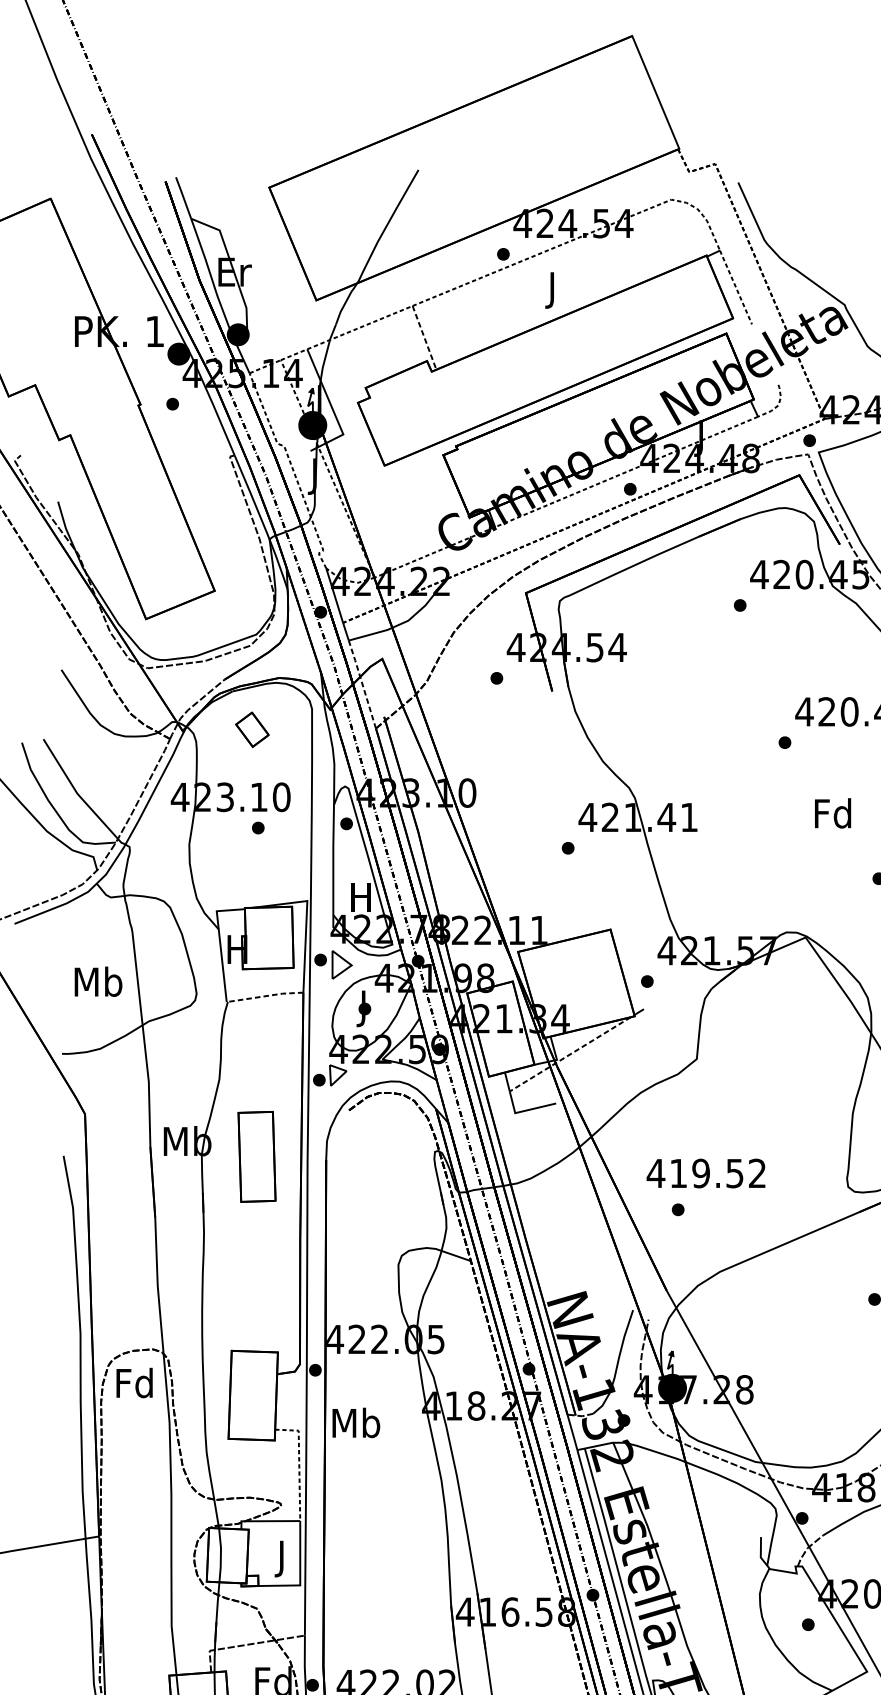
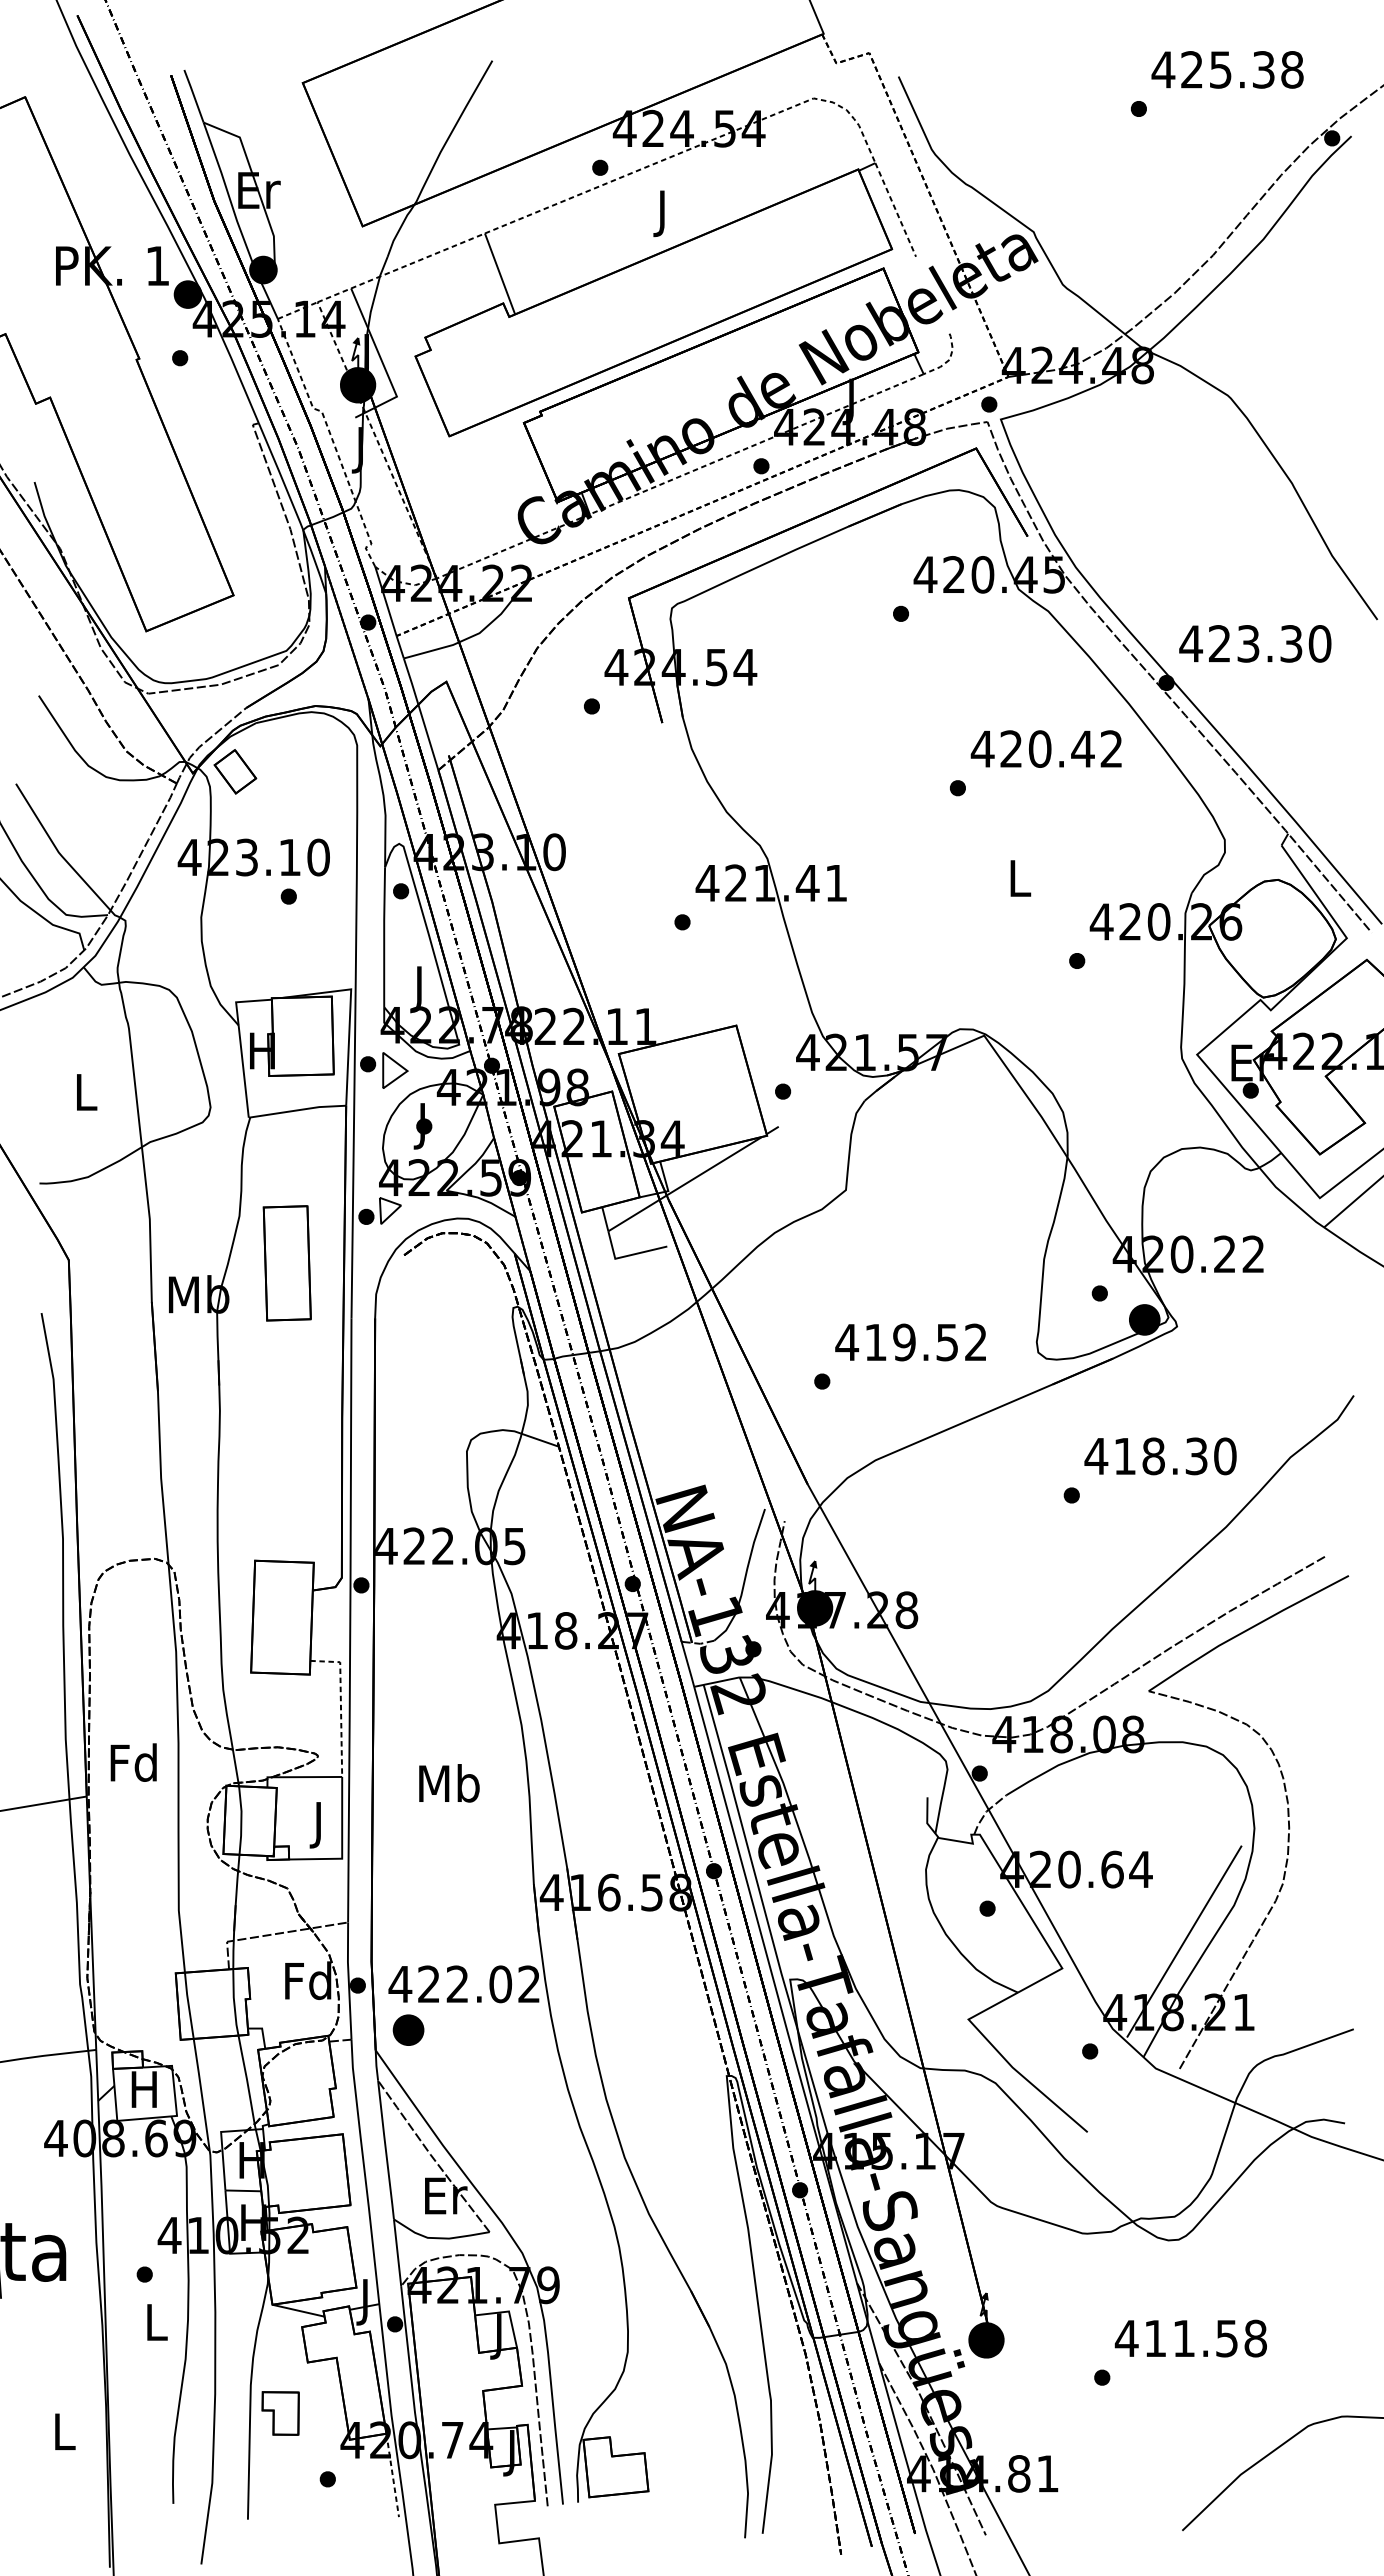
line: (424, 338) -> (500, 274), dashed -> solid
line: (362, 684) -> (421, 714), dashed -> solid
part: (252, 729) -> (235, 771), moved
text: (832, 812) -> (1018, 877), Fd -> L
text: (361, 901) -> (419, 989), H -> J
text: (98, 981) -> (85, 1091), Mb -> L
line: (265, 996) -> (297, 1110), dashed -> solid
line: (569, 1054) -> (684, 1184), dashed -> solid
part: (256, 1156) -> (286, 1263), moved
text: (705, 1173) -> (910, 1342), moved
text: (134, 1382) -> (133, 1762), moved
text: (356, 1423) -> (449, 1783), moved

